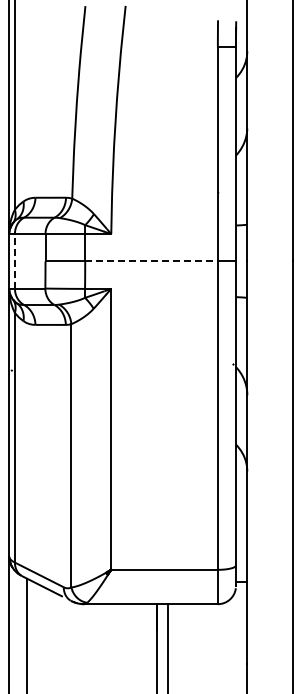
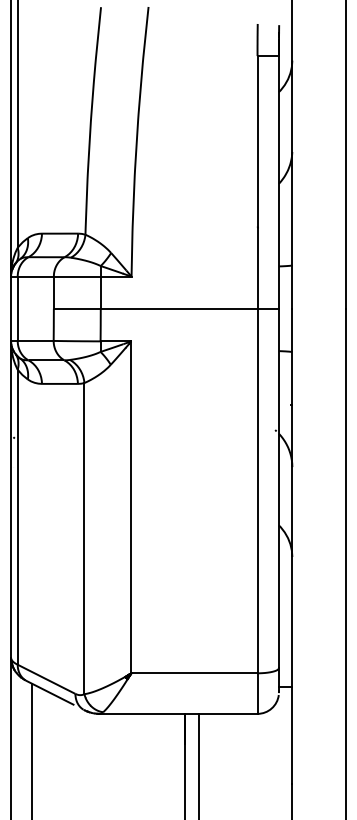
line: (14, 260) -> (17, 307), dashed -> solid
line: (152, 261) -> (180, 308), dashed -> solid

